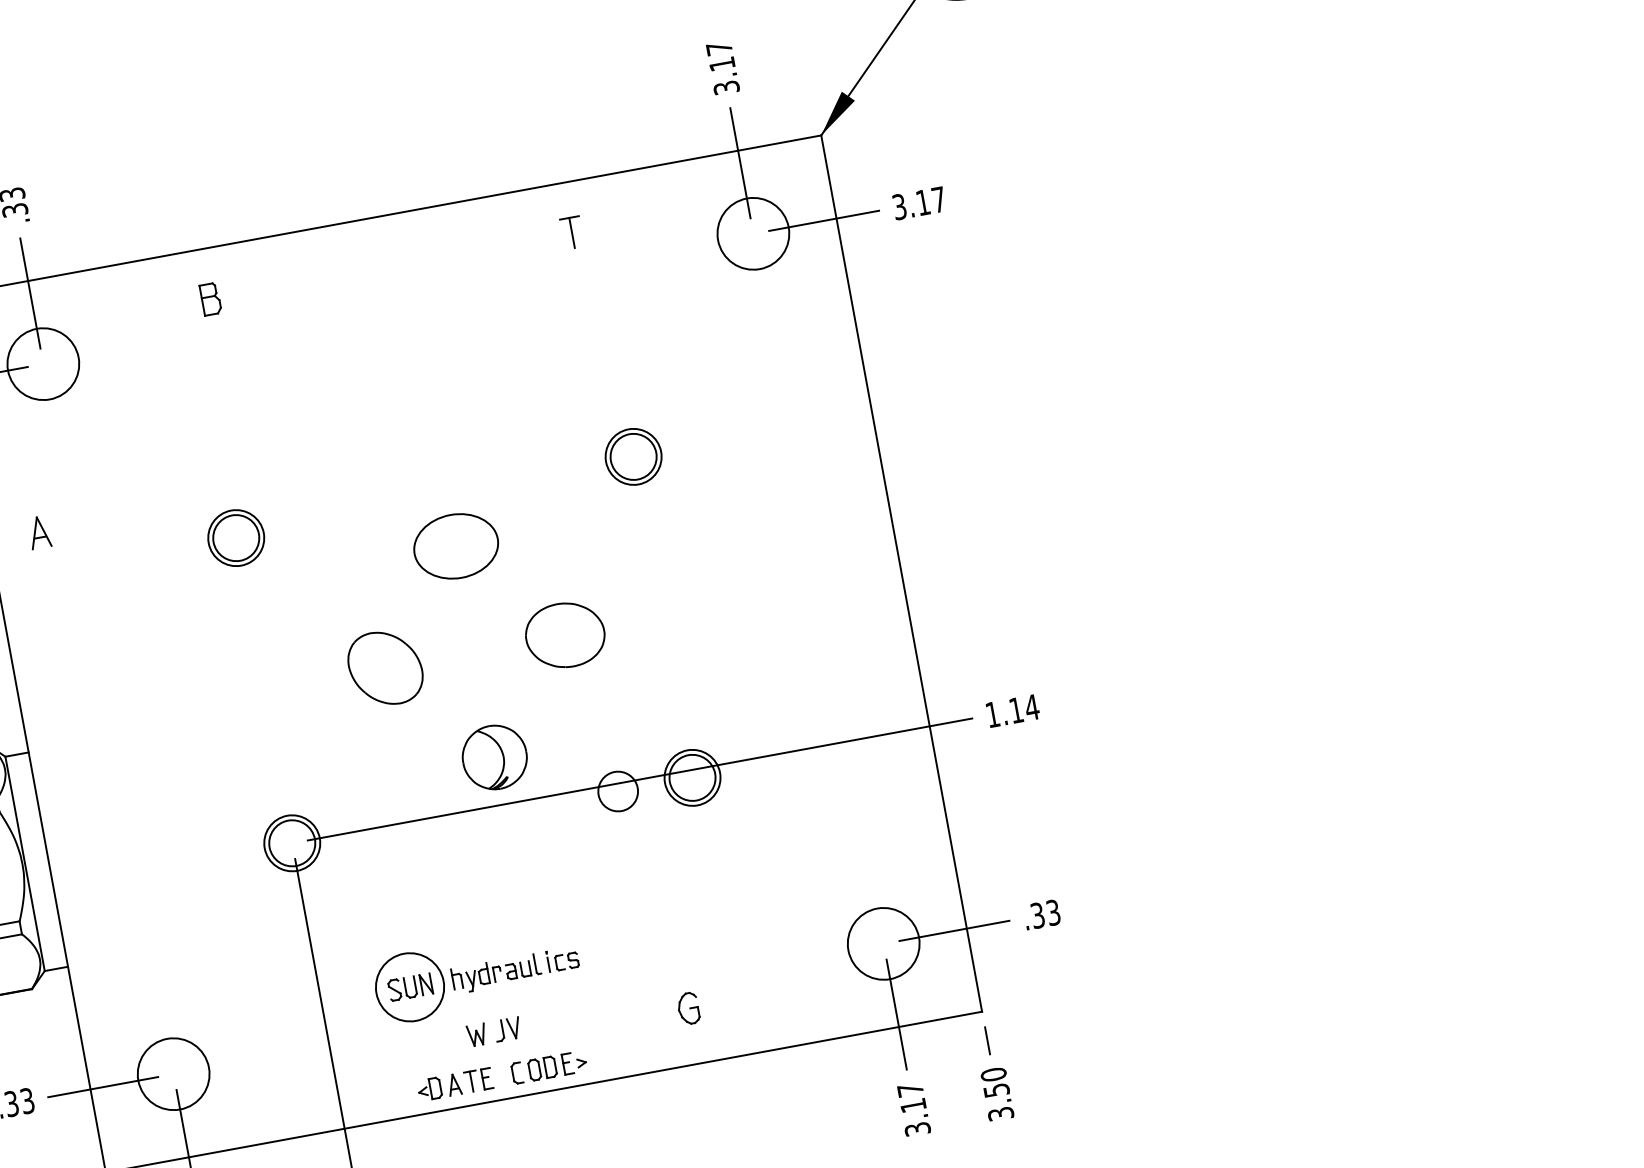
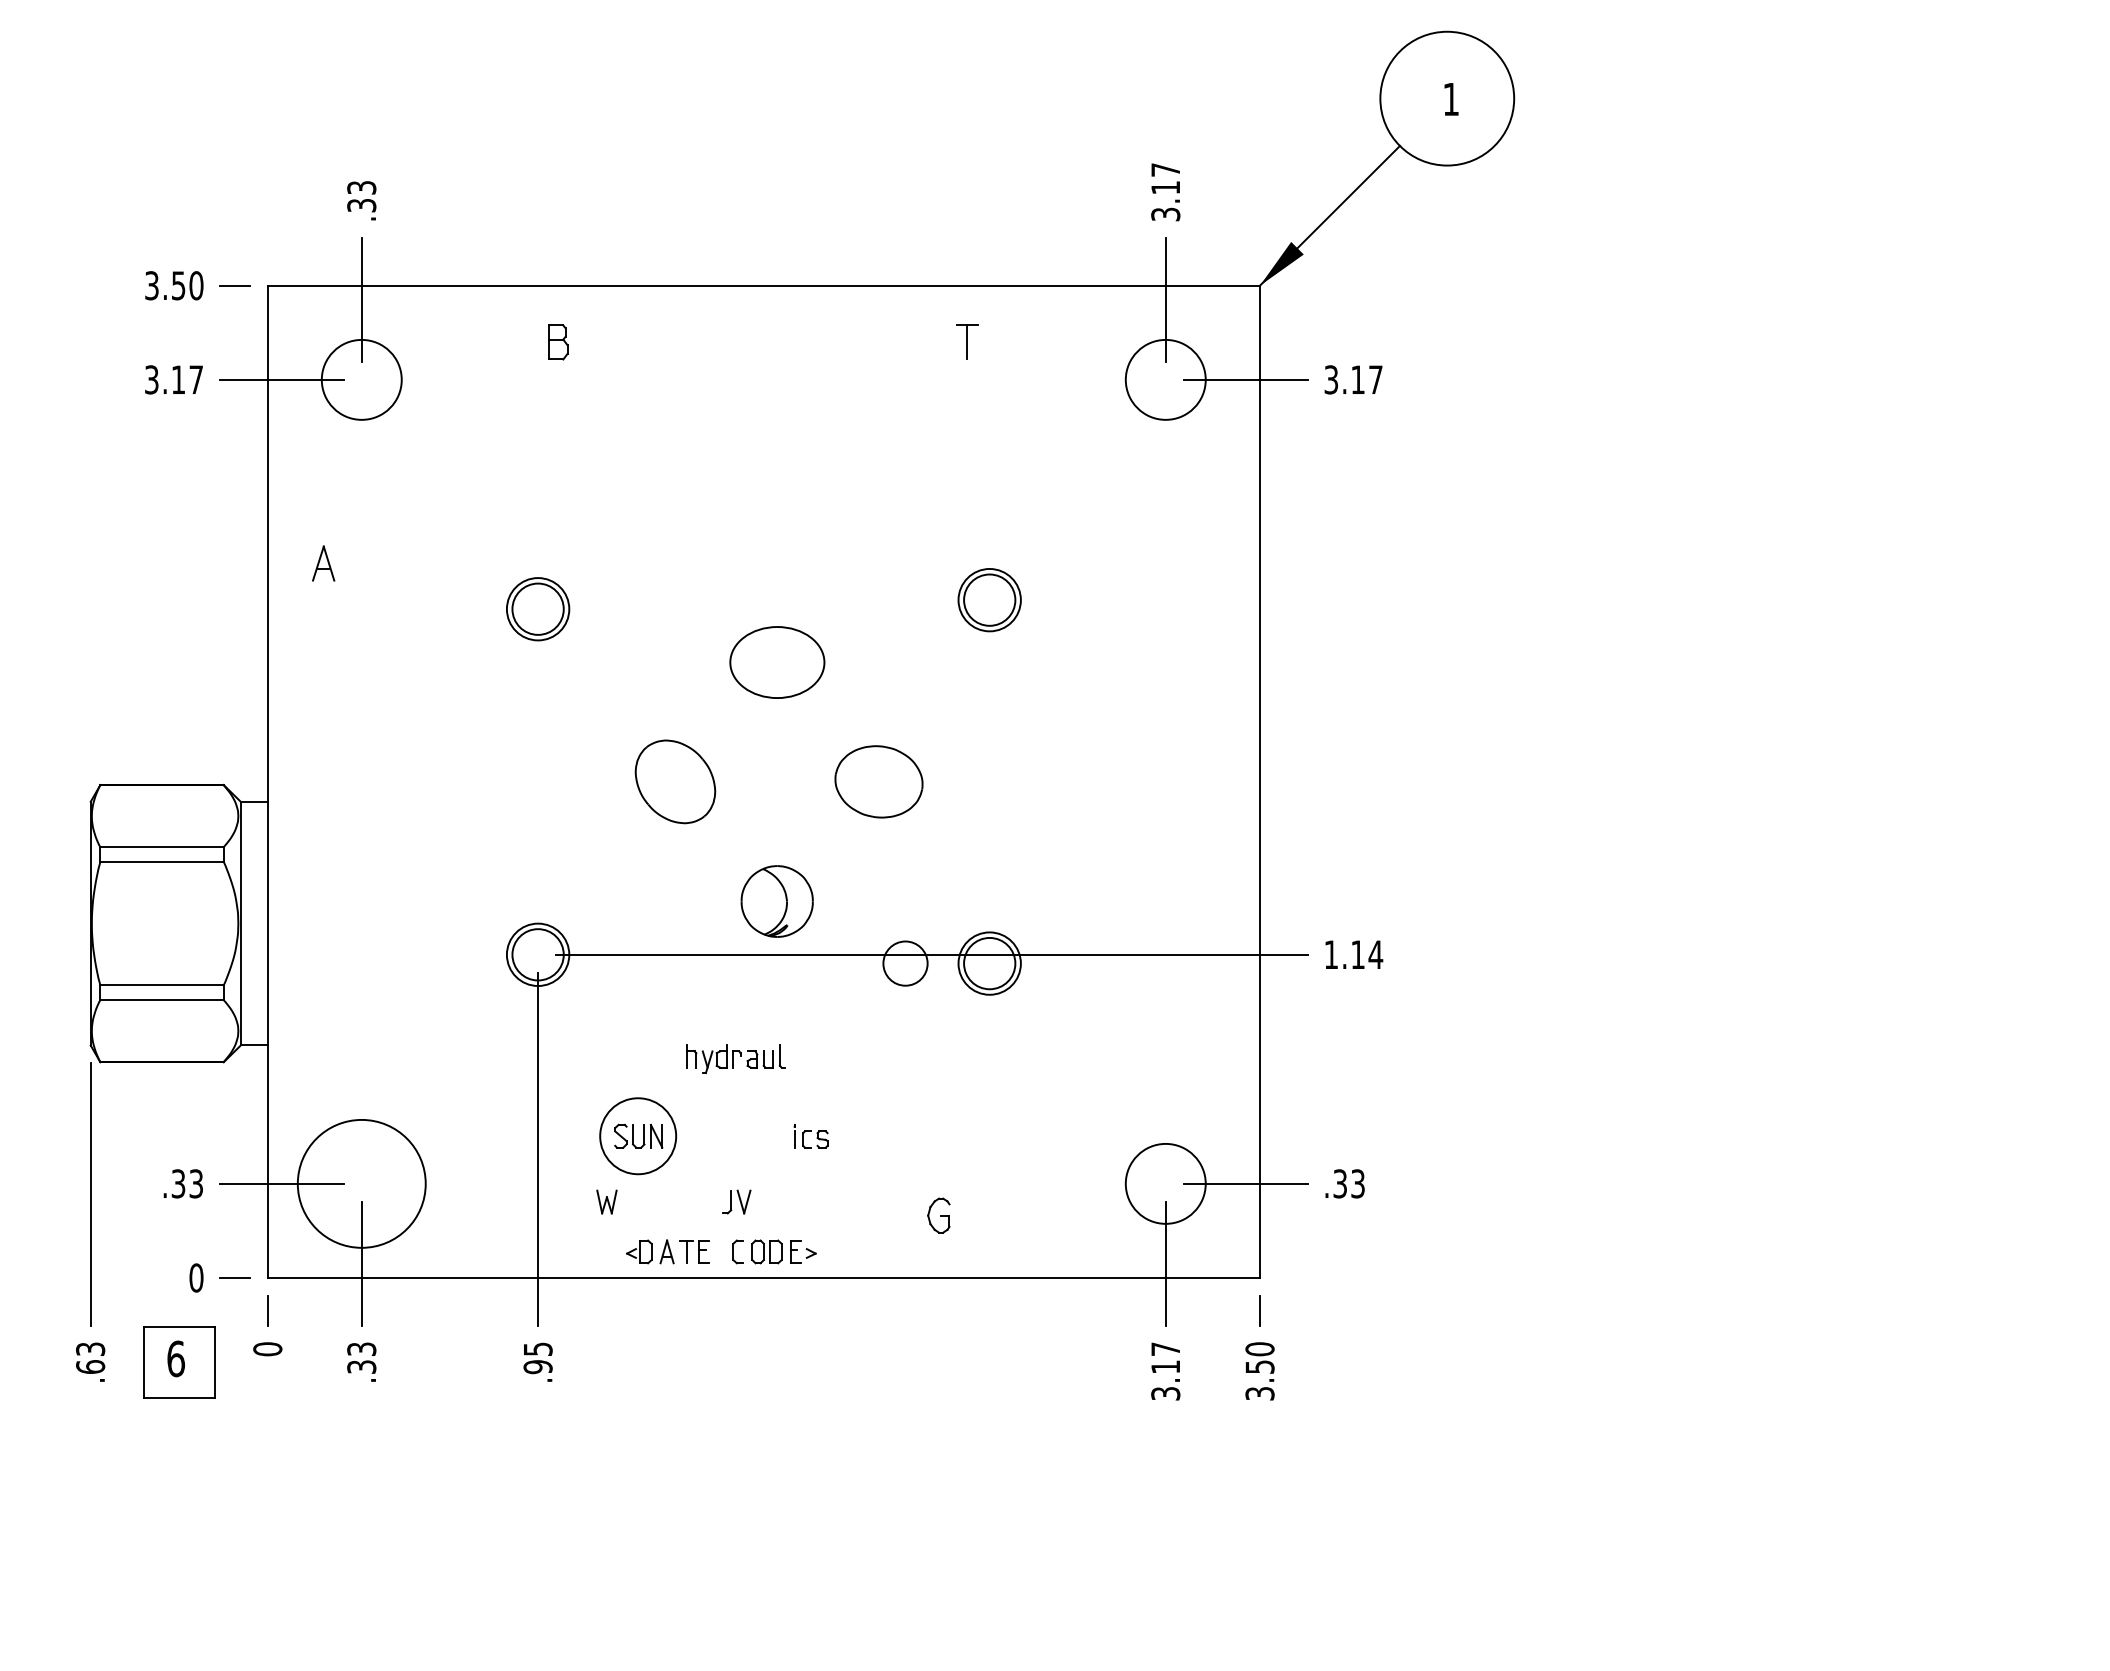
part: (496, 973) -> (735, 1058), moved
part: (476, 1034) -> (606, 1201), moved
circle: (173, 1073) -> (361, 1183), size x1.6

